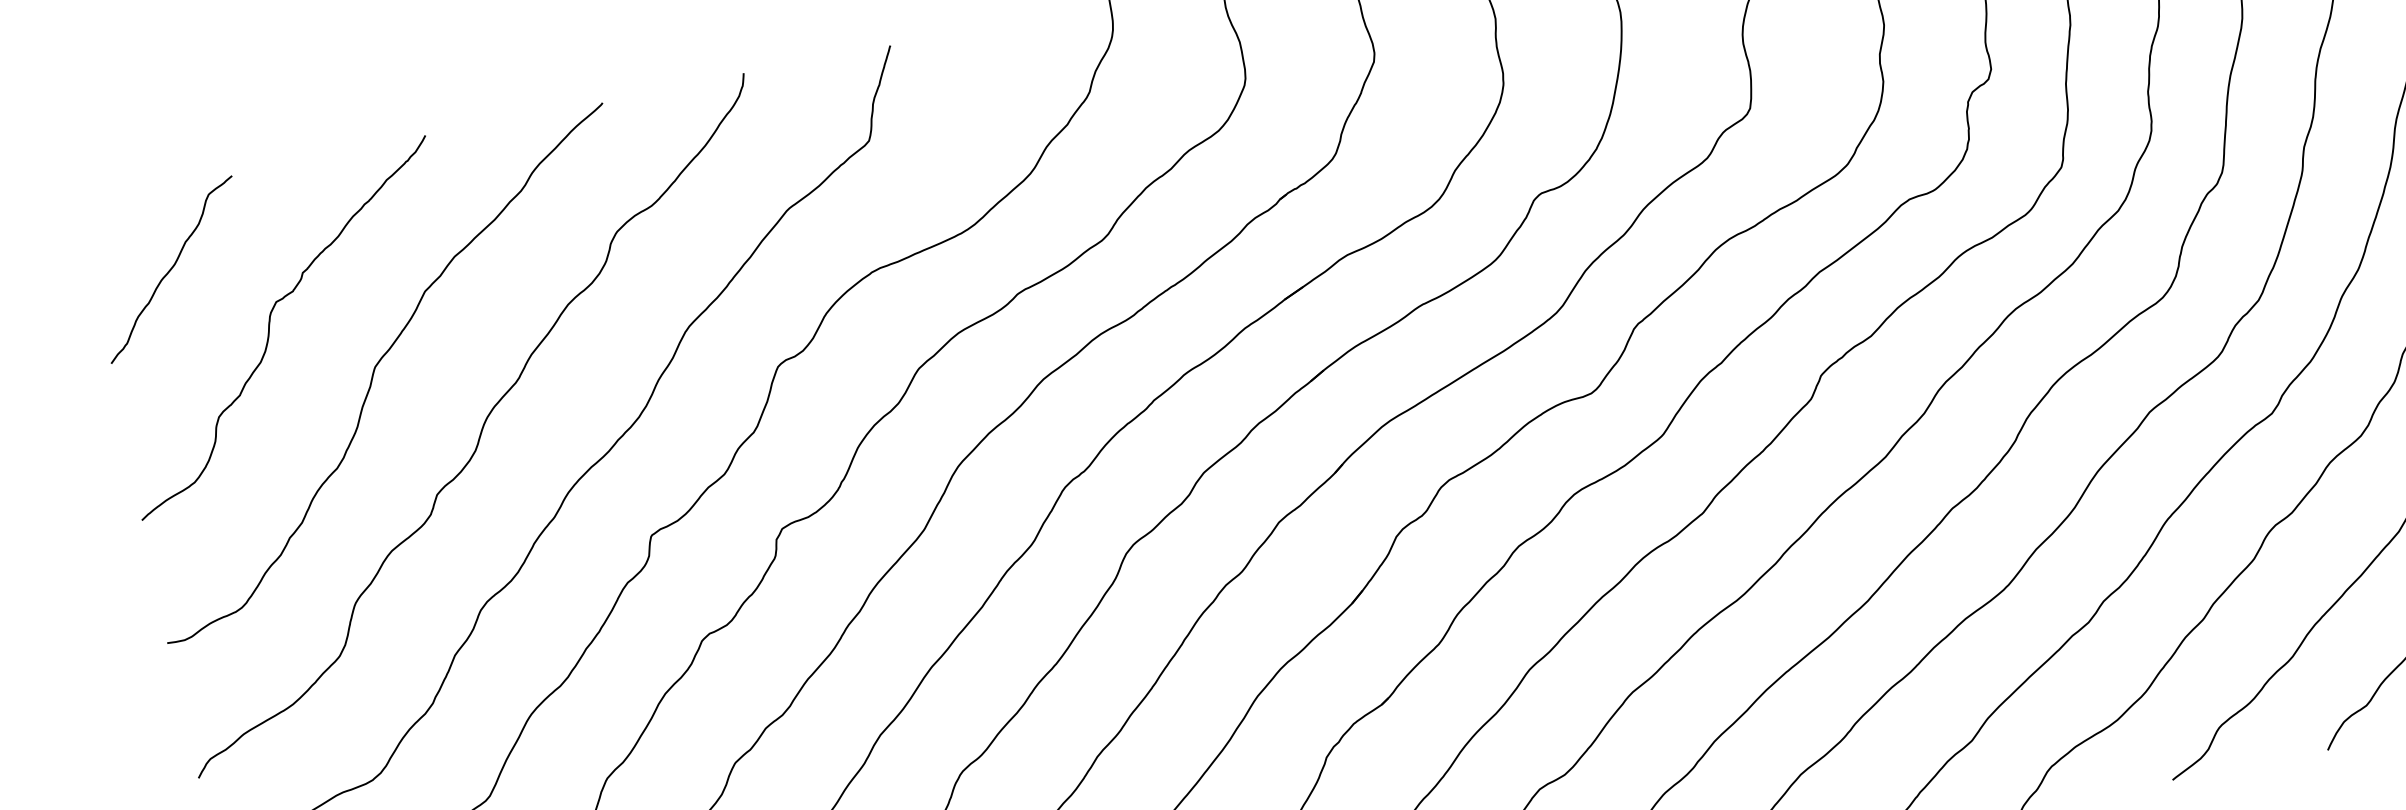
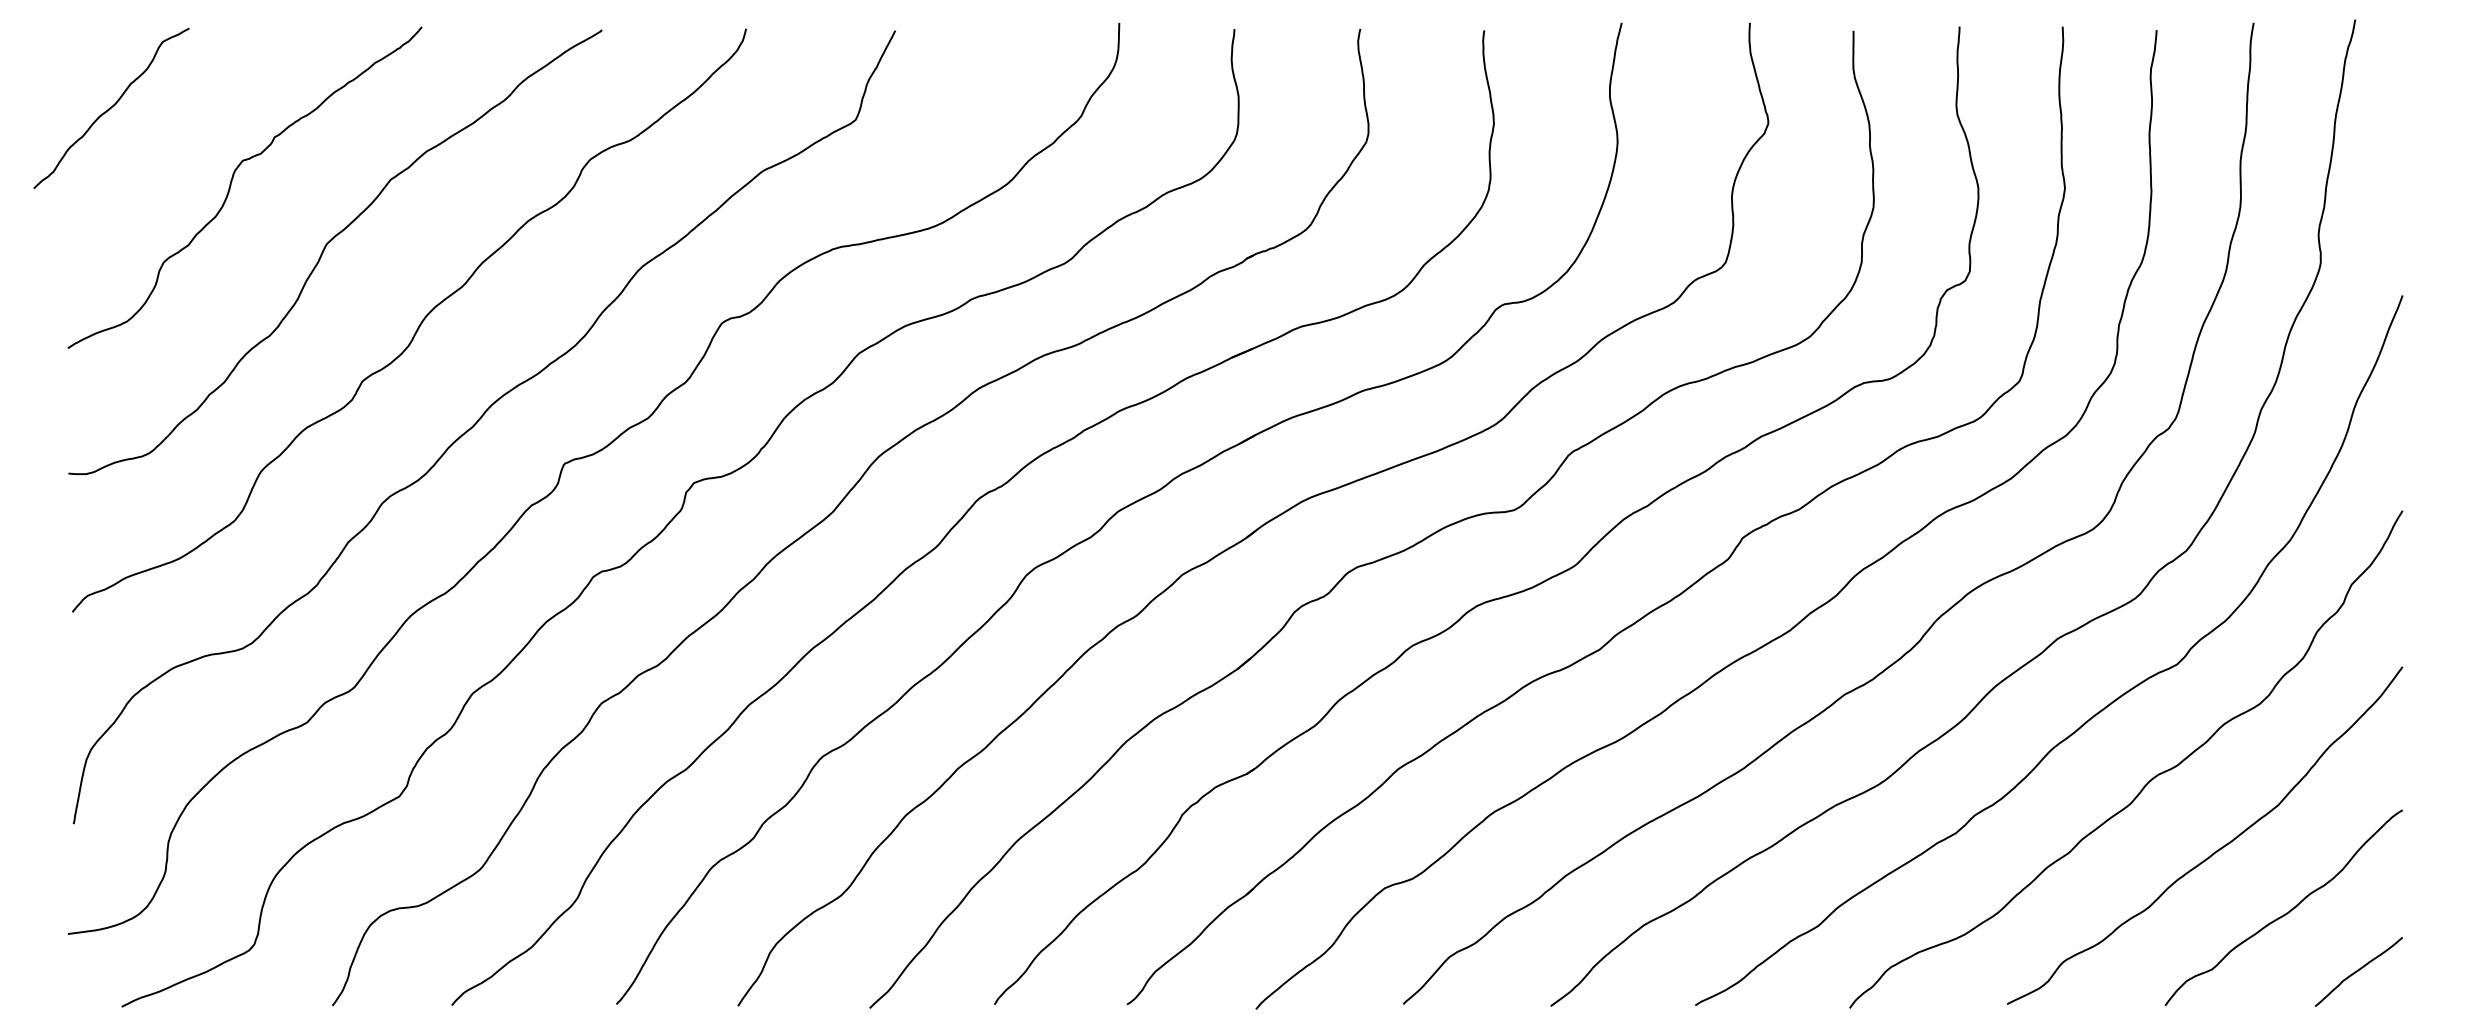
curve: (171, 268) -> (111, 107), moved

